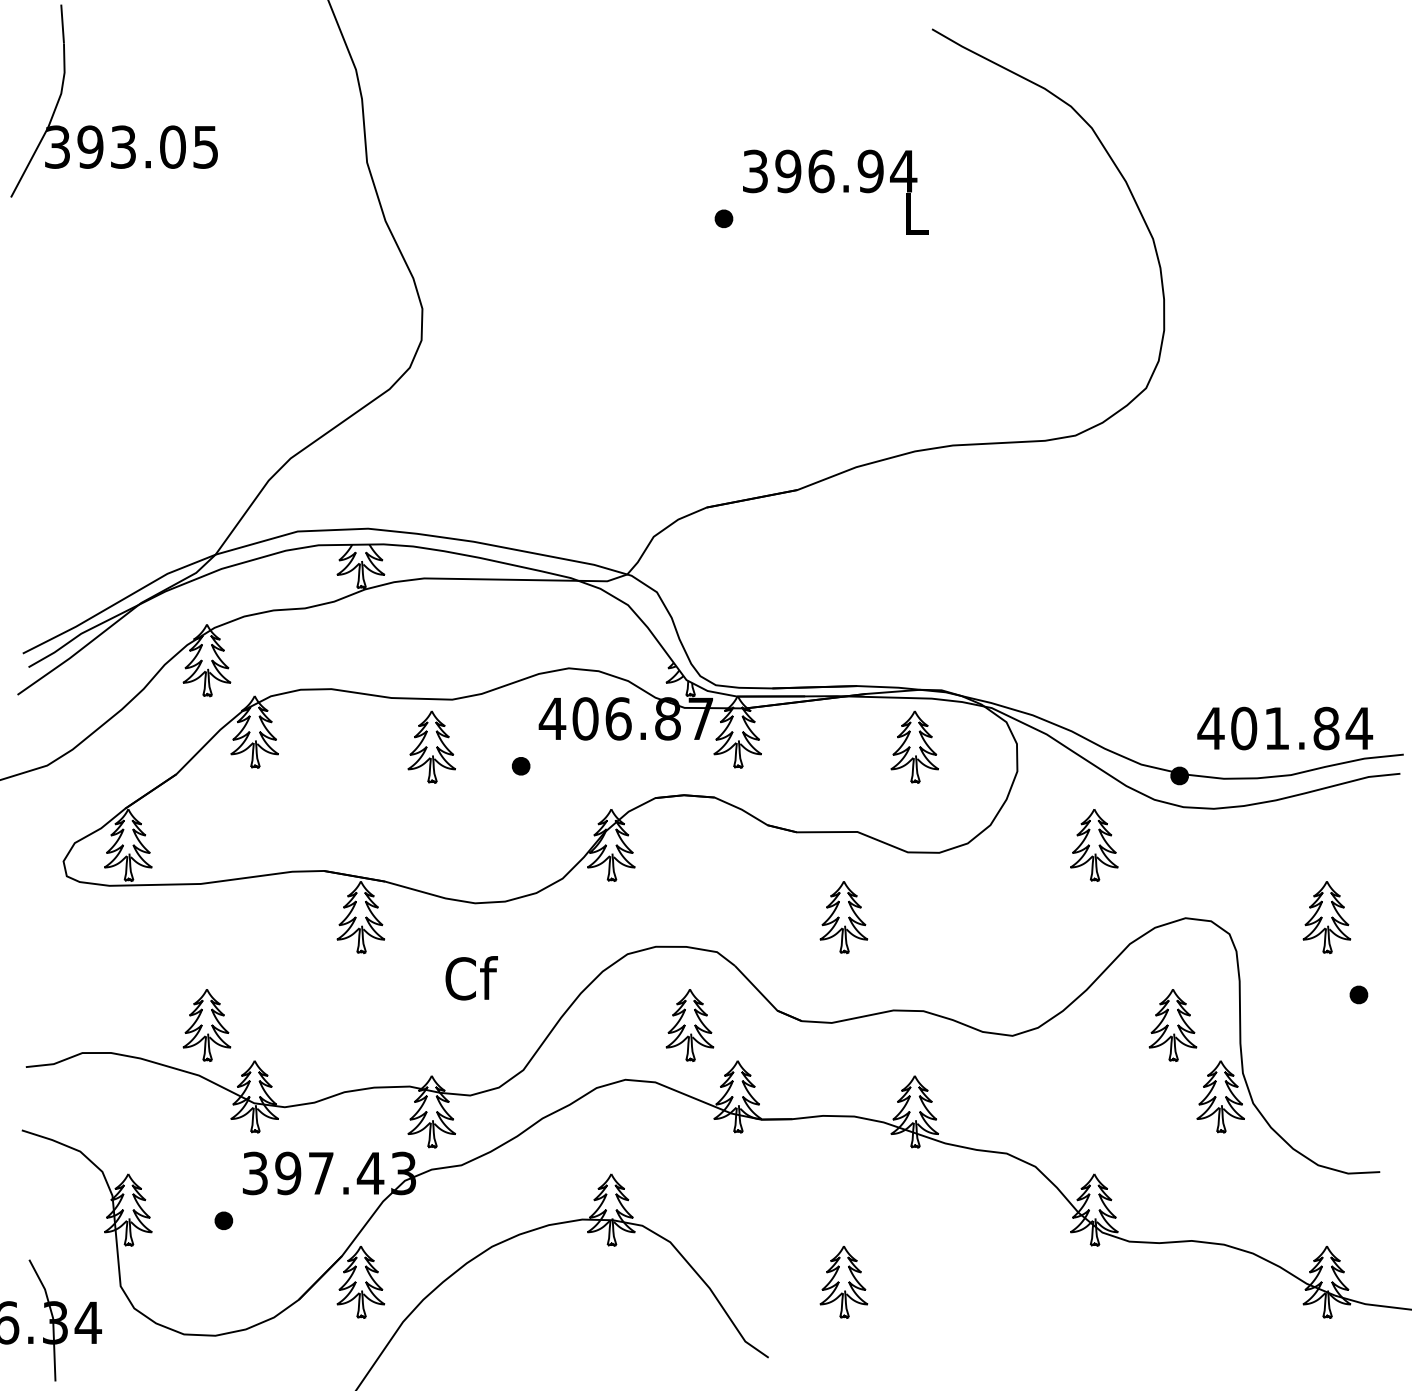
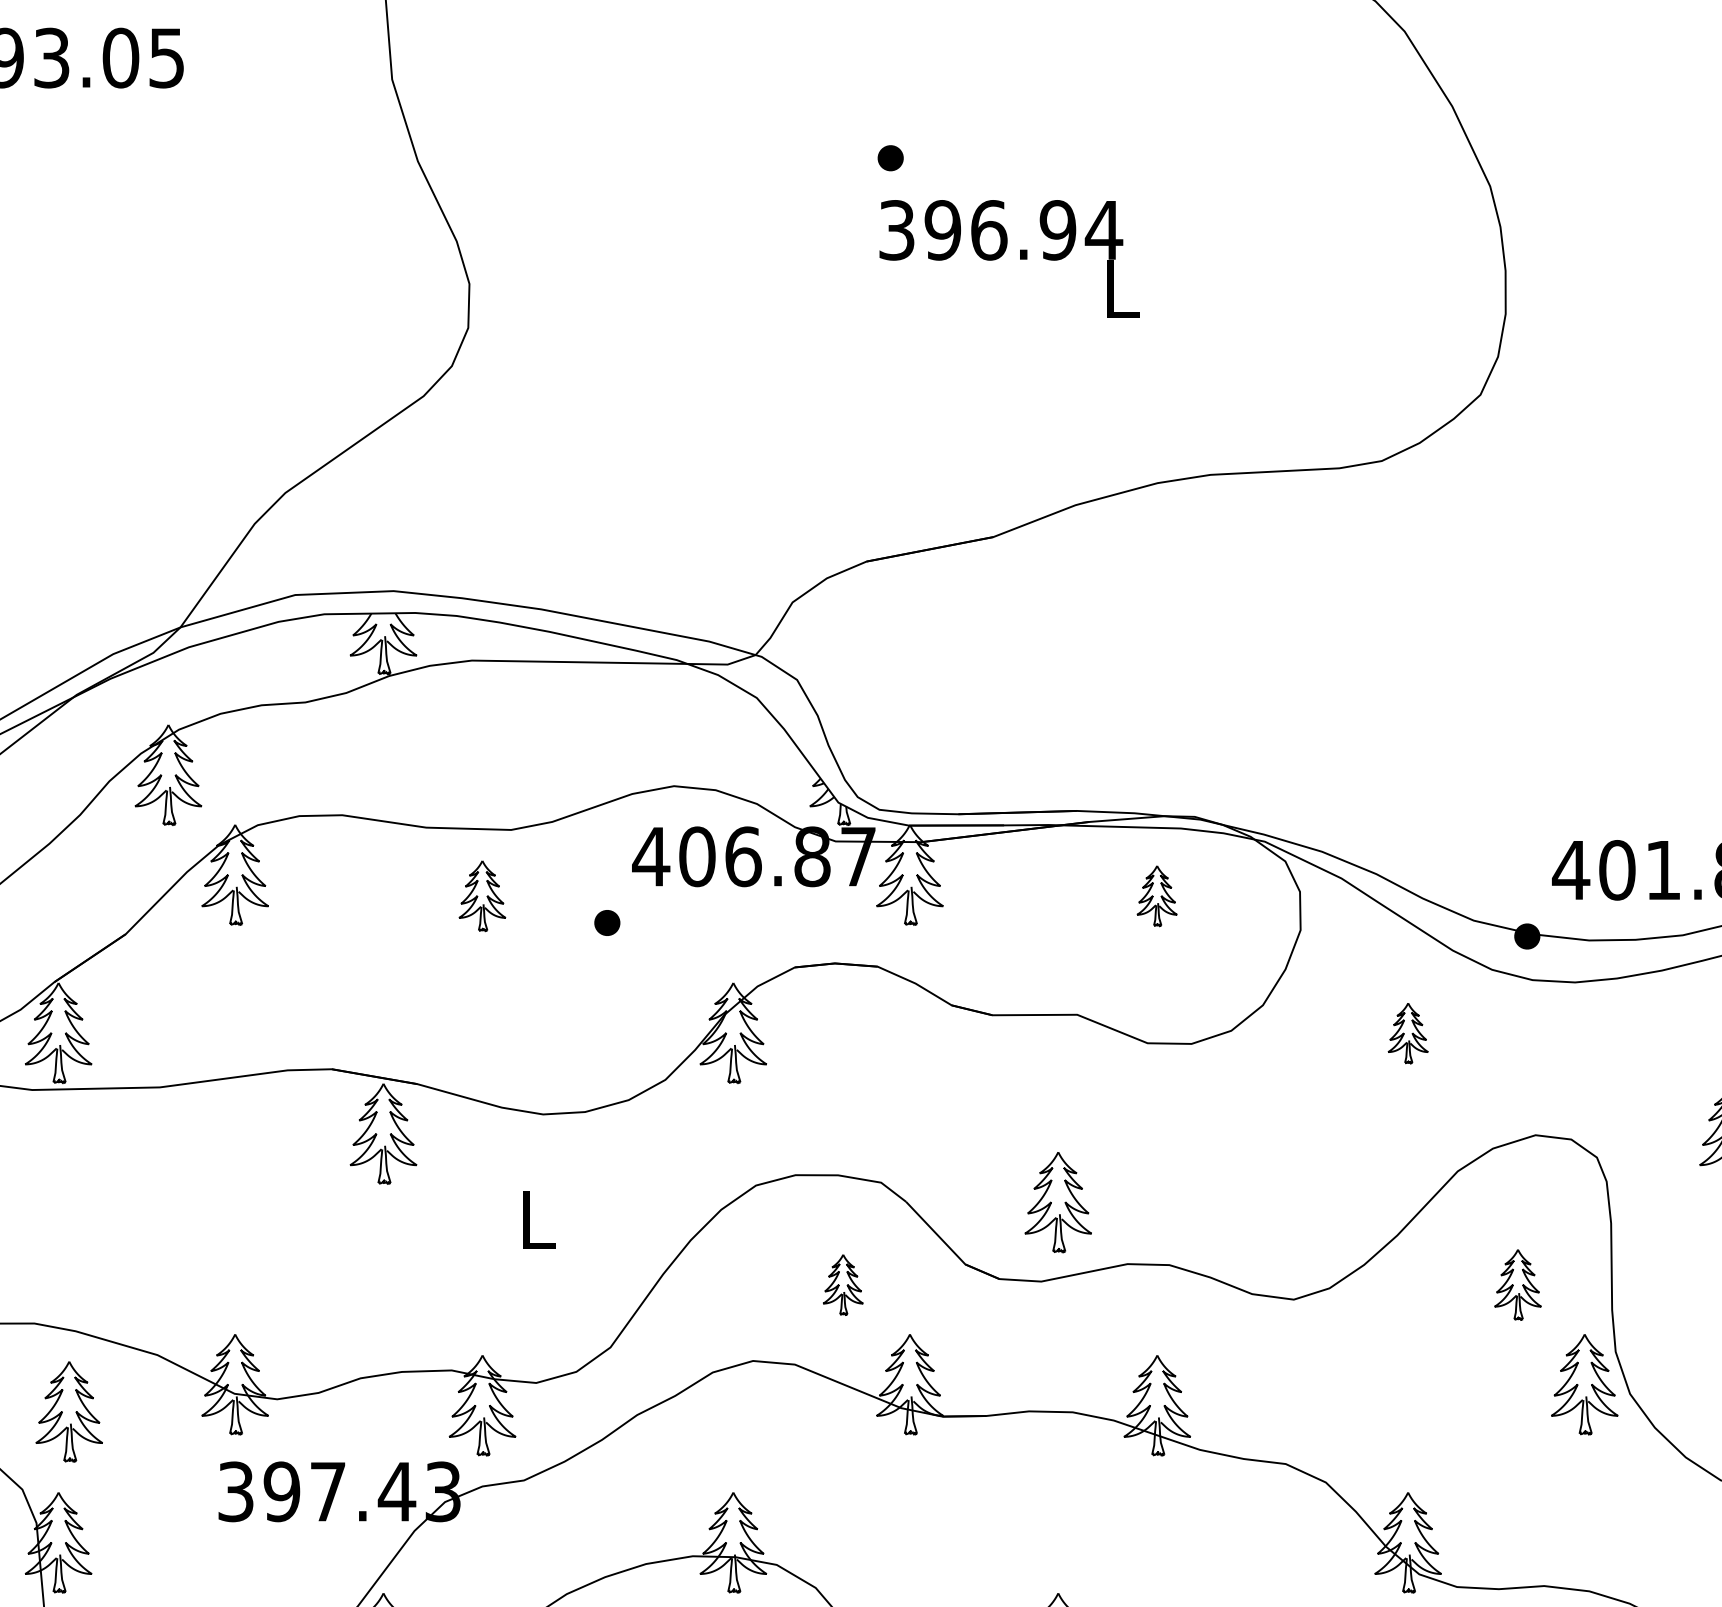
text: (835, 191) -> (1008, 258), moved
part: (431, 746) -> (482, 895), size x0.7
part: (914, 746) -> (1156, 895), size x0.6
part: (1094, 845) -> (1408, 1033), size x0.6
part: (843, 917) -> (1057, 1202), moved
text: (471, 978) -> (537, 1219), Cf -> L
part: (206, 1025) -> (68, 1412), moved
part: (689, 1025) -> (842, 1285), size x0.6
part: (1172, 1025) -> (1517, 1285), size x0.7
part: (223, 1220) -> (191, 1557), removed

